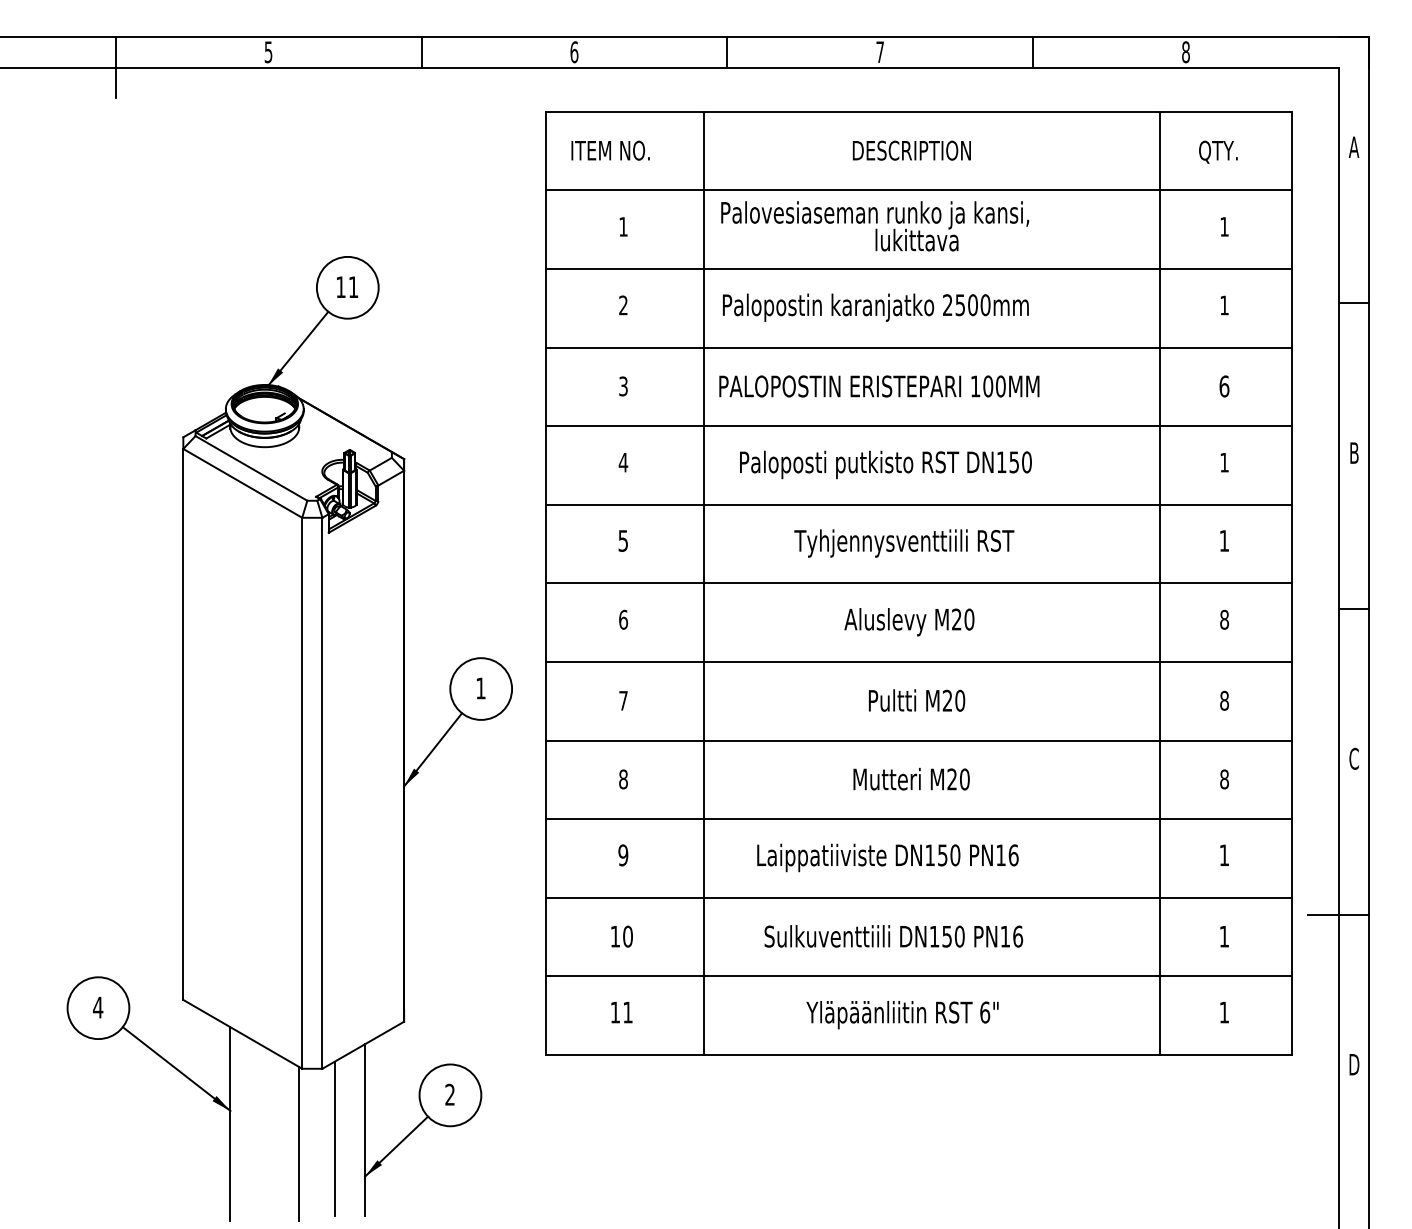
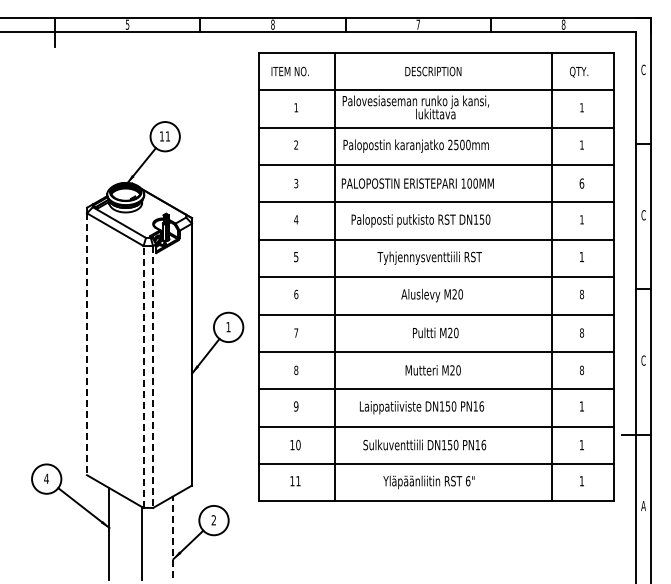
text: (573, 51) -> (272, 24), 6 -> 8
text: (1353, 146) -> (643, 69), A -> C
text: (1353, 453) -> (643, 215), B -> C
line: (184, 724) -> (87, 344), solid -> dashed
line: (302, 792) -> (143, 376), solid -> dashed
line: (323, 792) -> (153, 376), solid -> dashed
text: (1353, 1063) -> (643, 505), D -> A
line: (365, 1130) -> (173, 537), solid -> dashed
line: (333, 1137) -> (158, 540), removed

